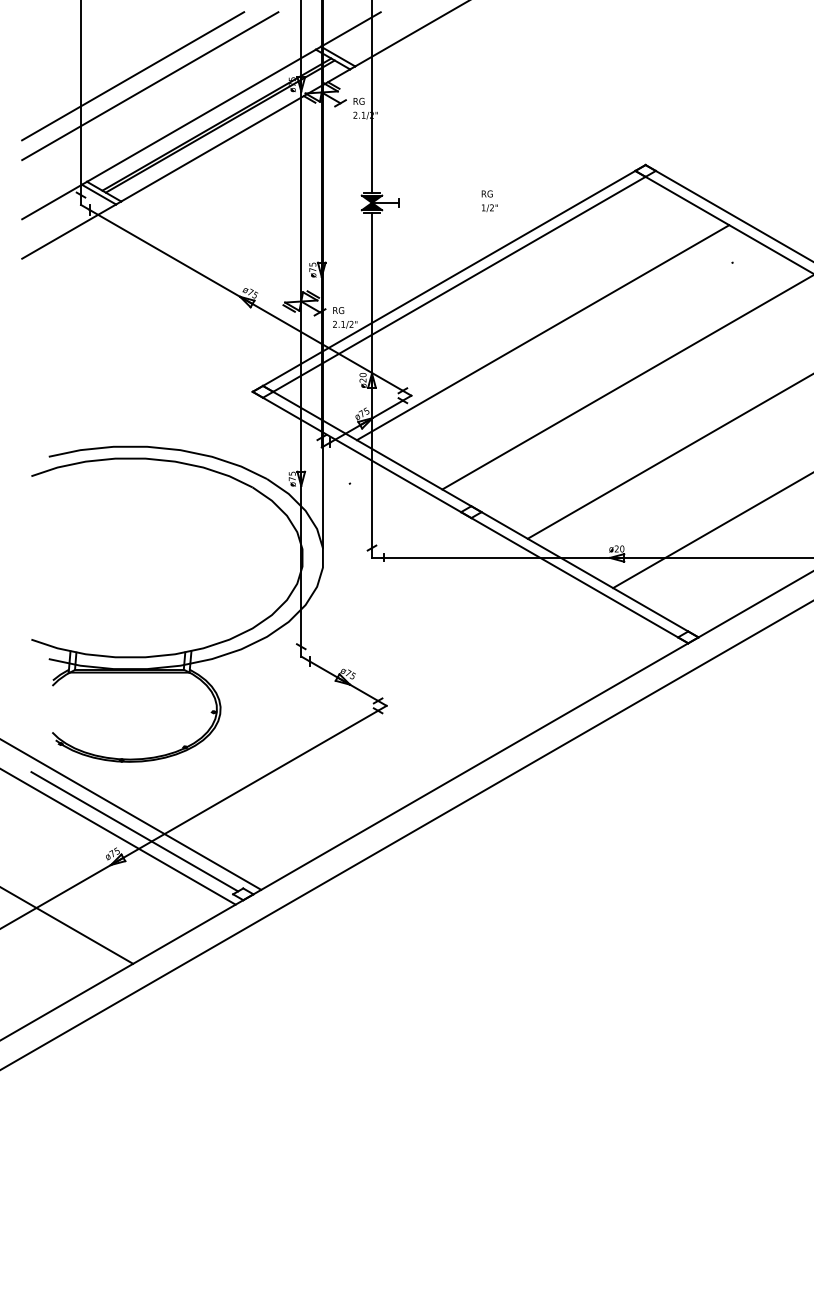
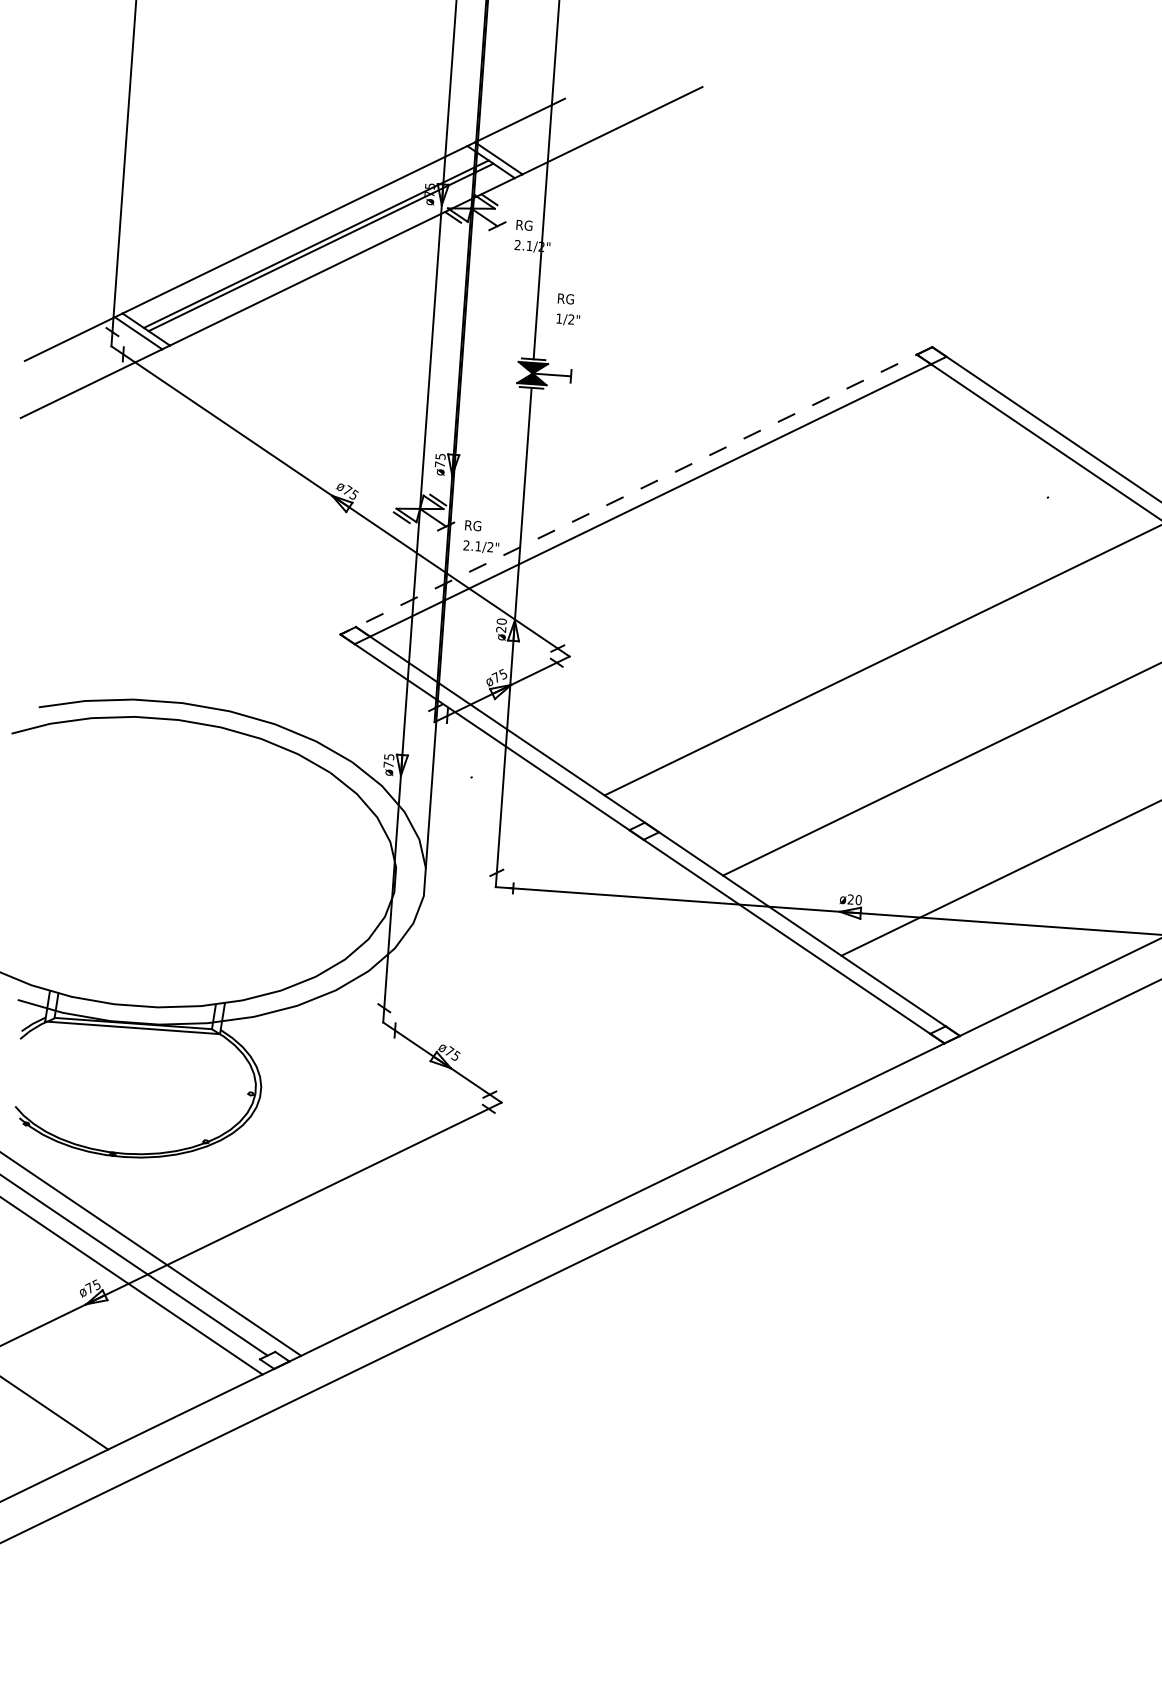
line: (133, 76) -> (200, 165), removed
line: (150, 86) -> (224, 182), removed
text: (489, 201) -> (568, 310), moved
line: (449, 278) -> (636, 490), solid -> dashed
line: (542, 332) -> (765, 578), removed

